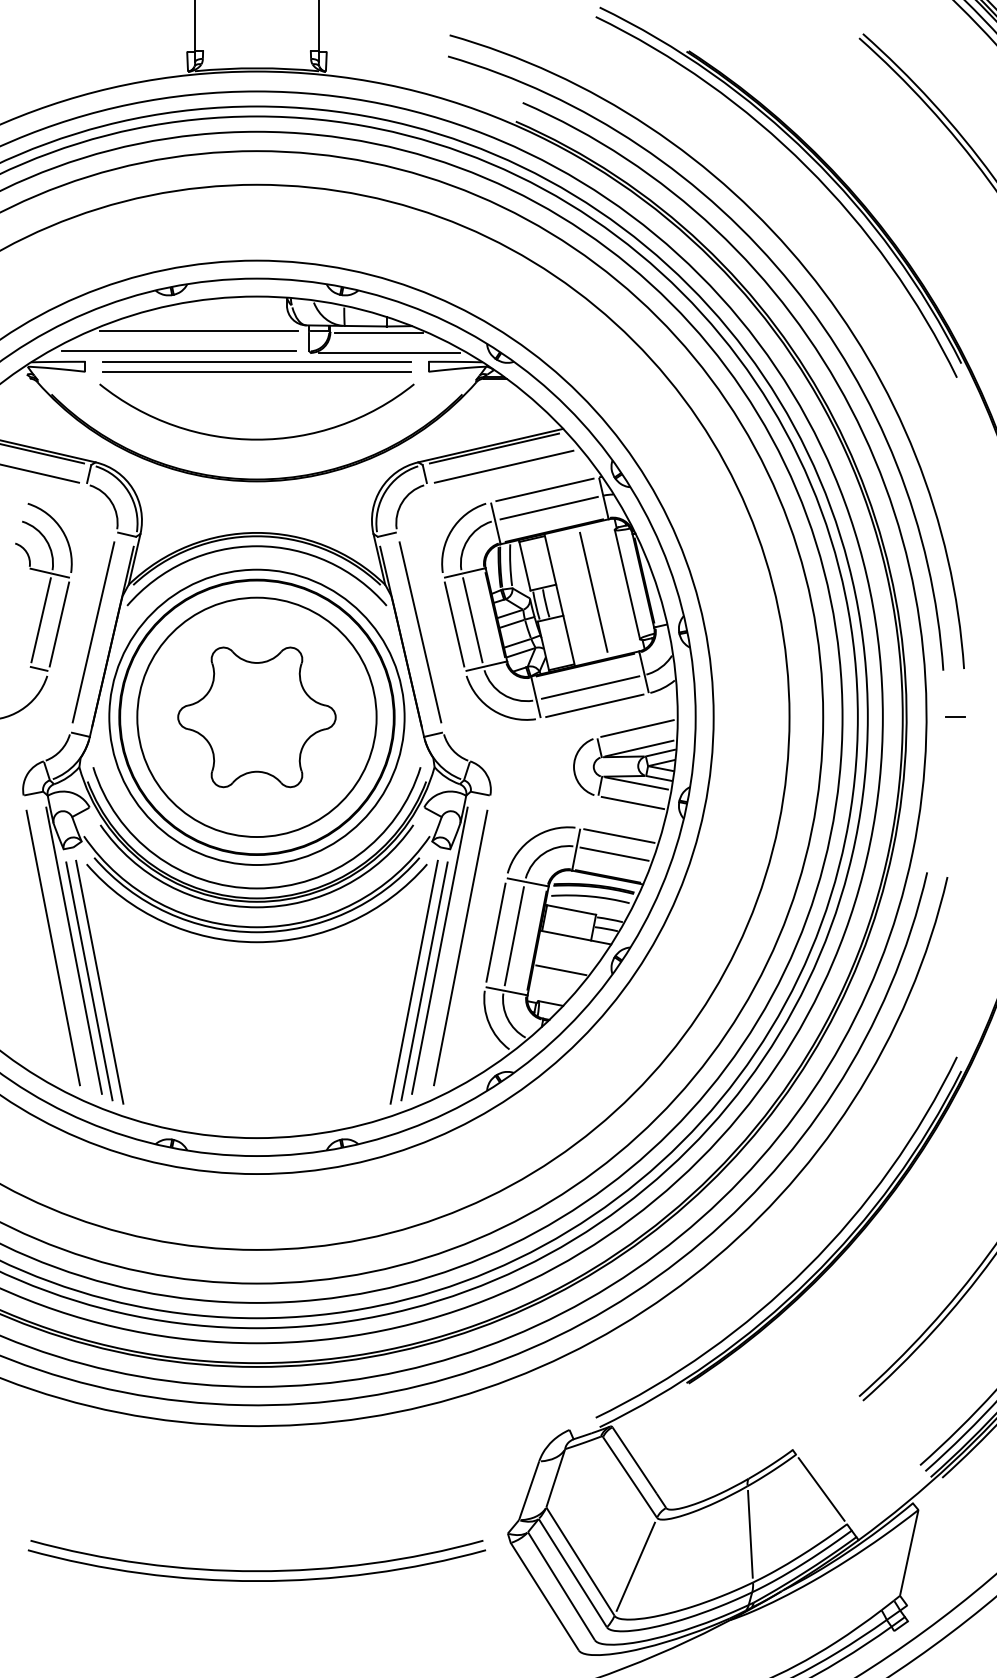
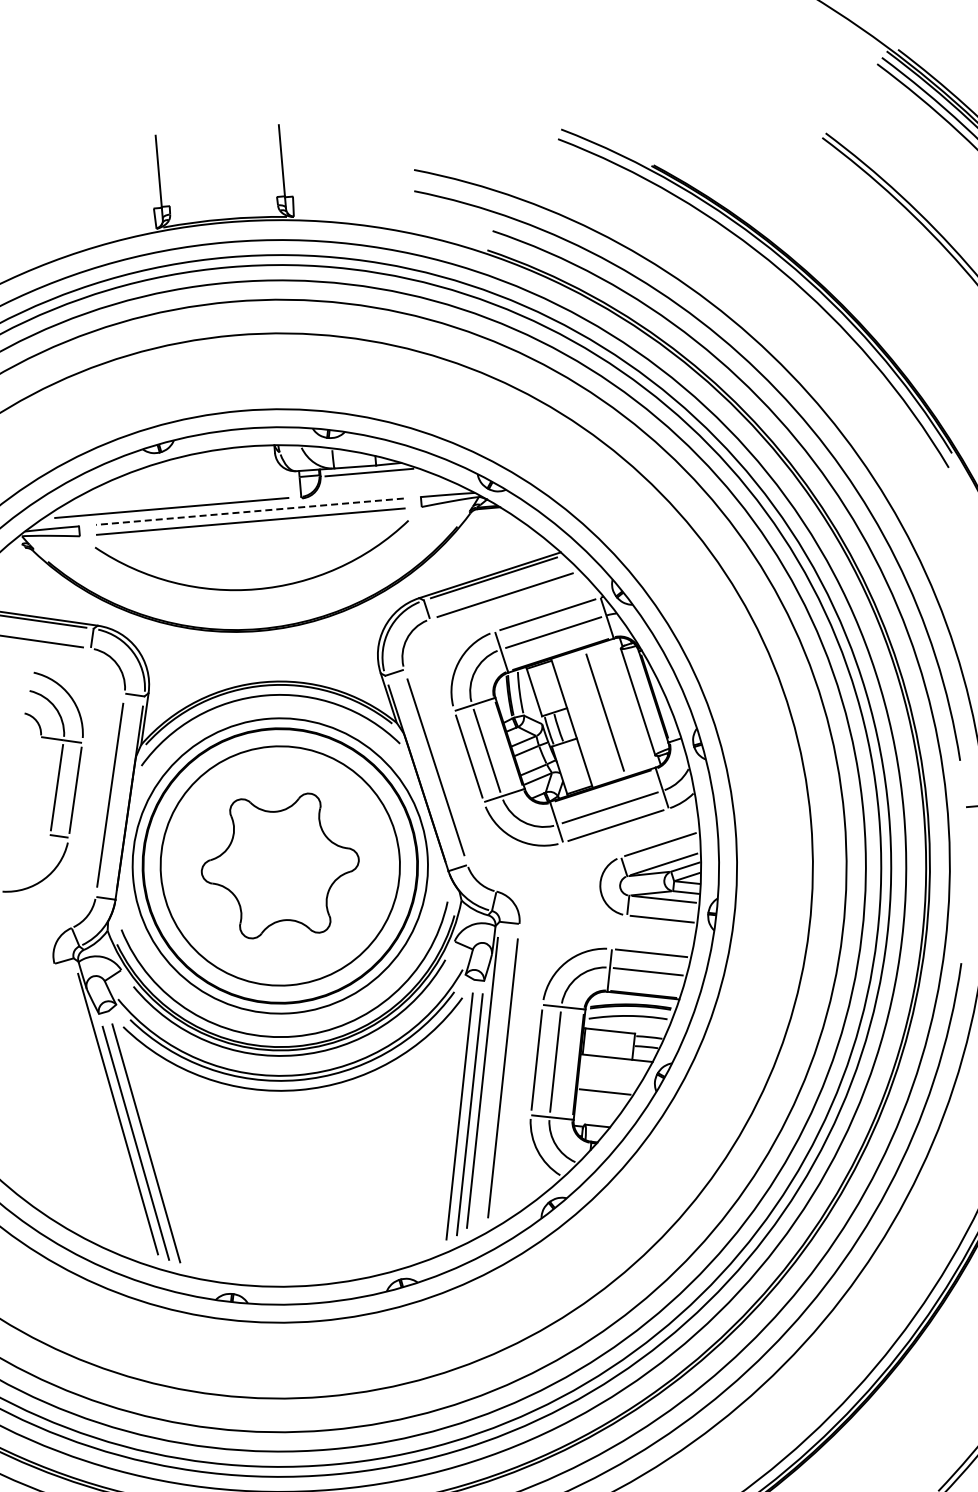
line: (199, 331) -> (190, 486), removed
line: (388, 352) -> (380, 491), removed
line: (256, 361) -> (249, 511), solid -> dashed
line: (52, 947) -> (96, 1112), removed

